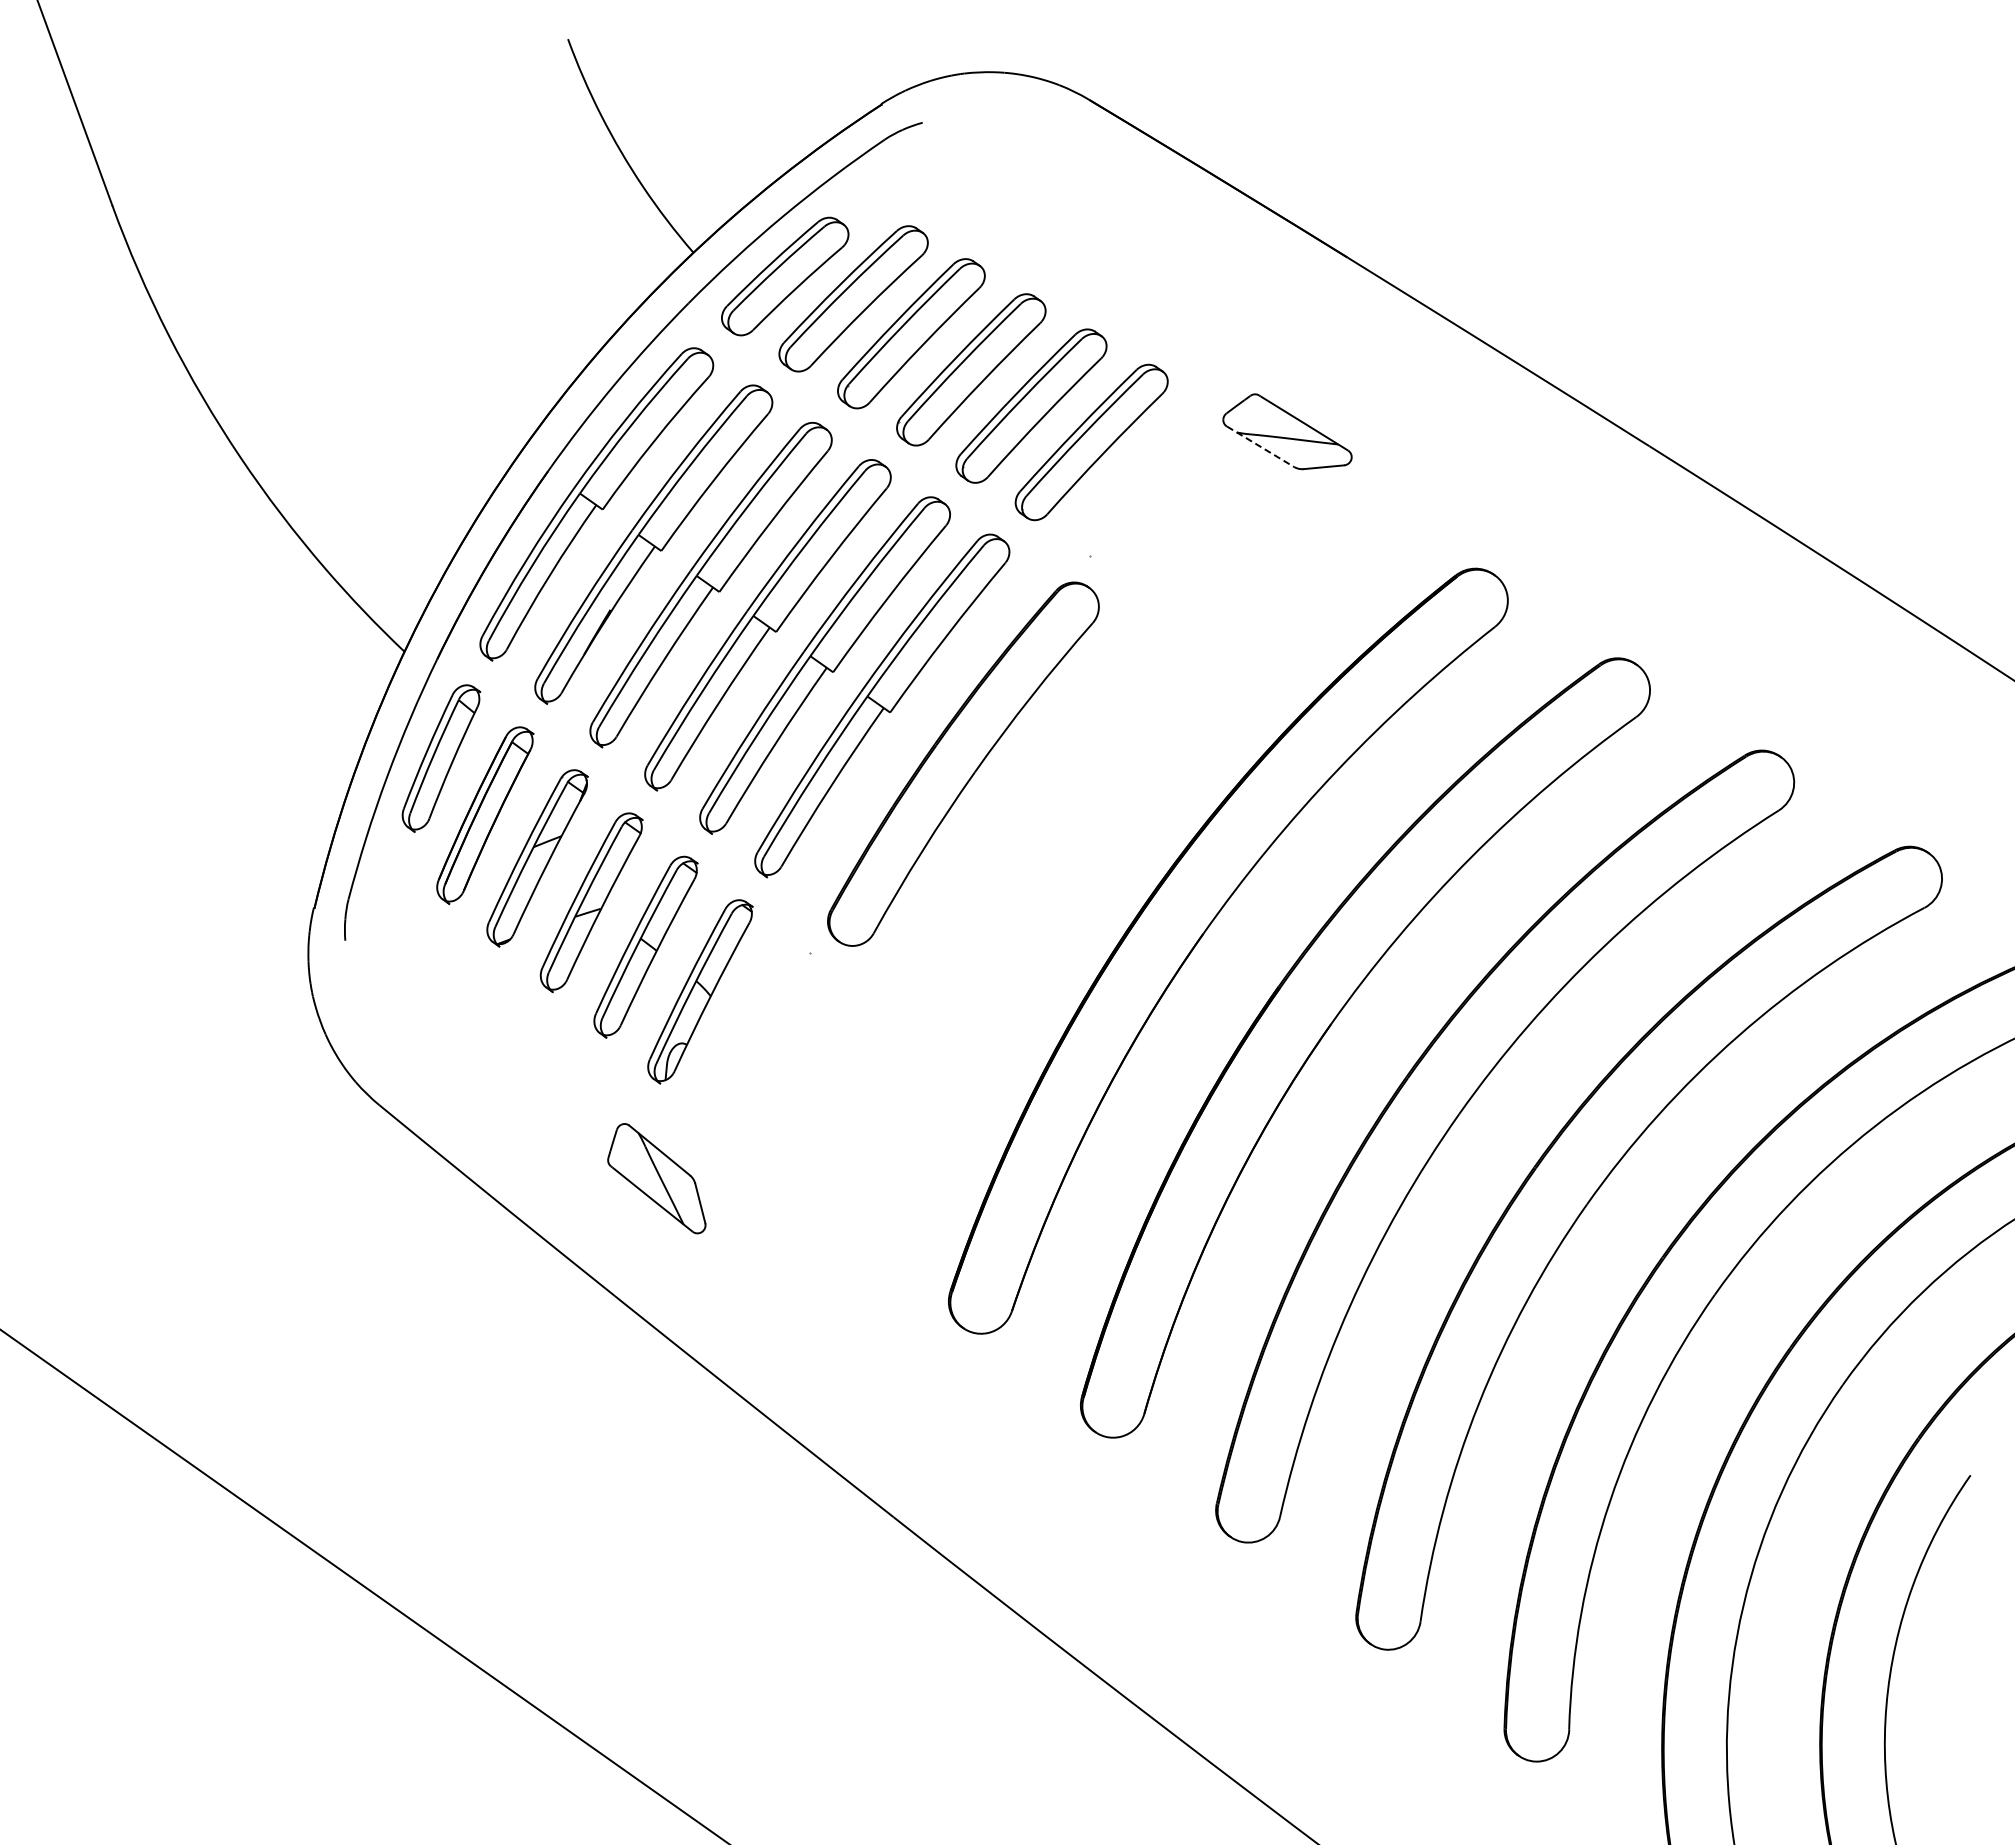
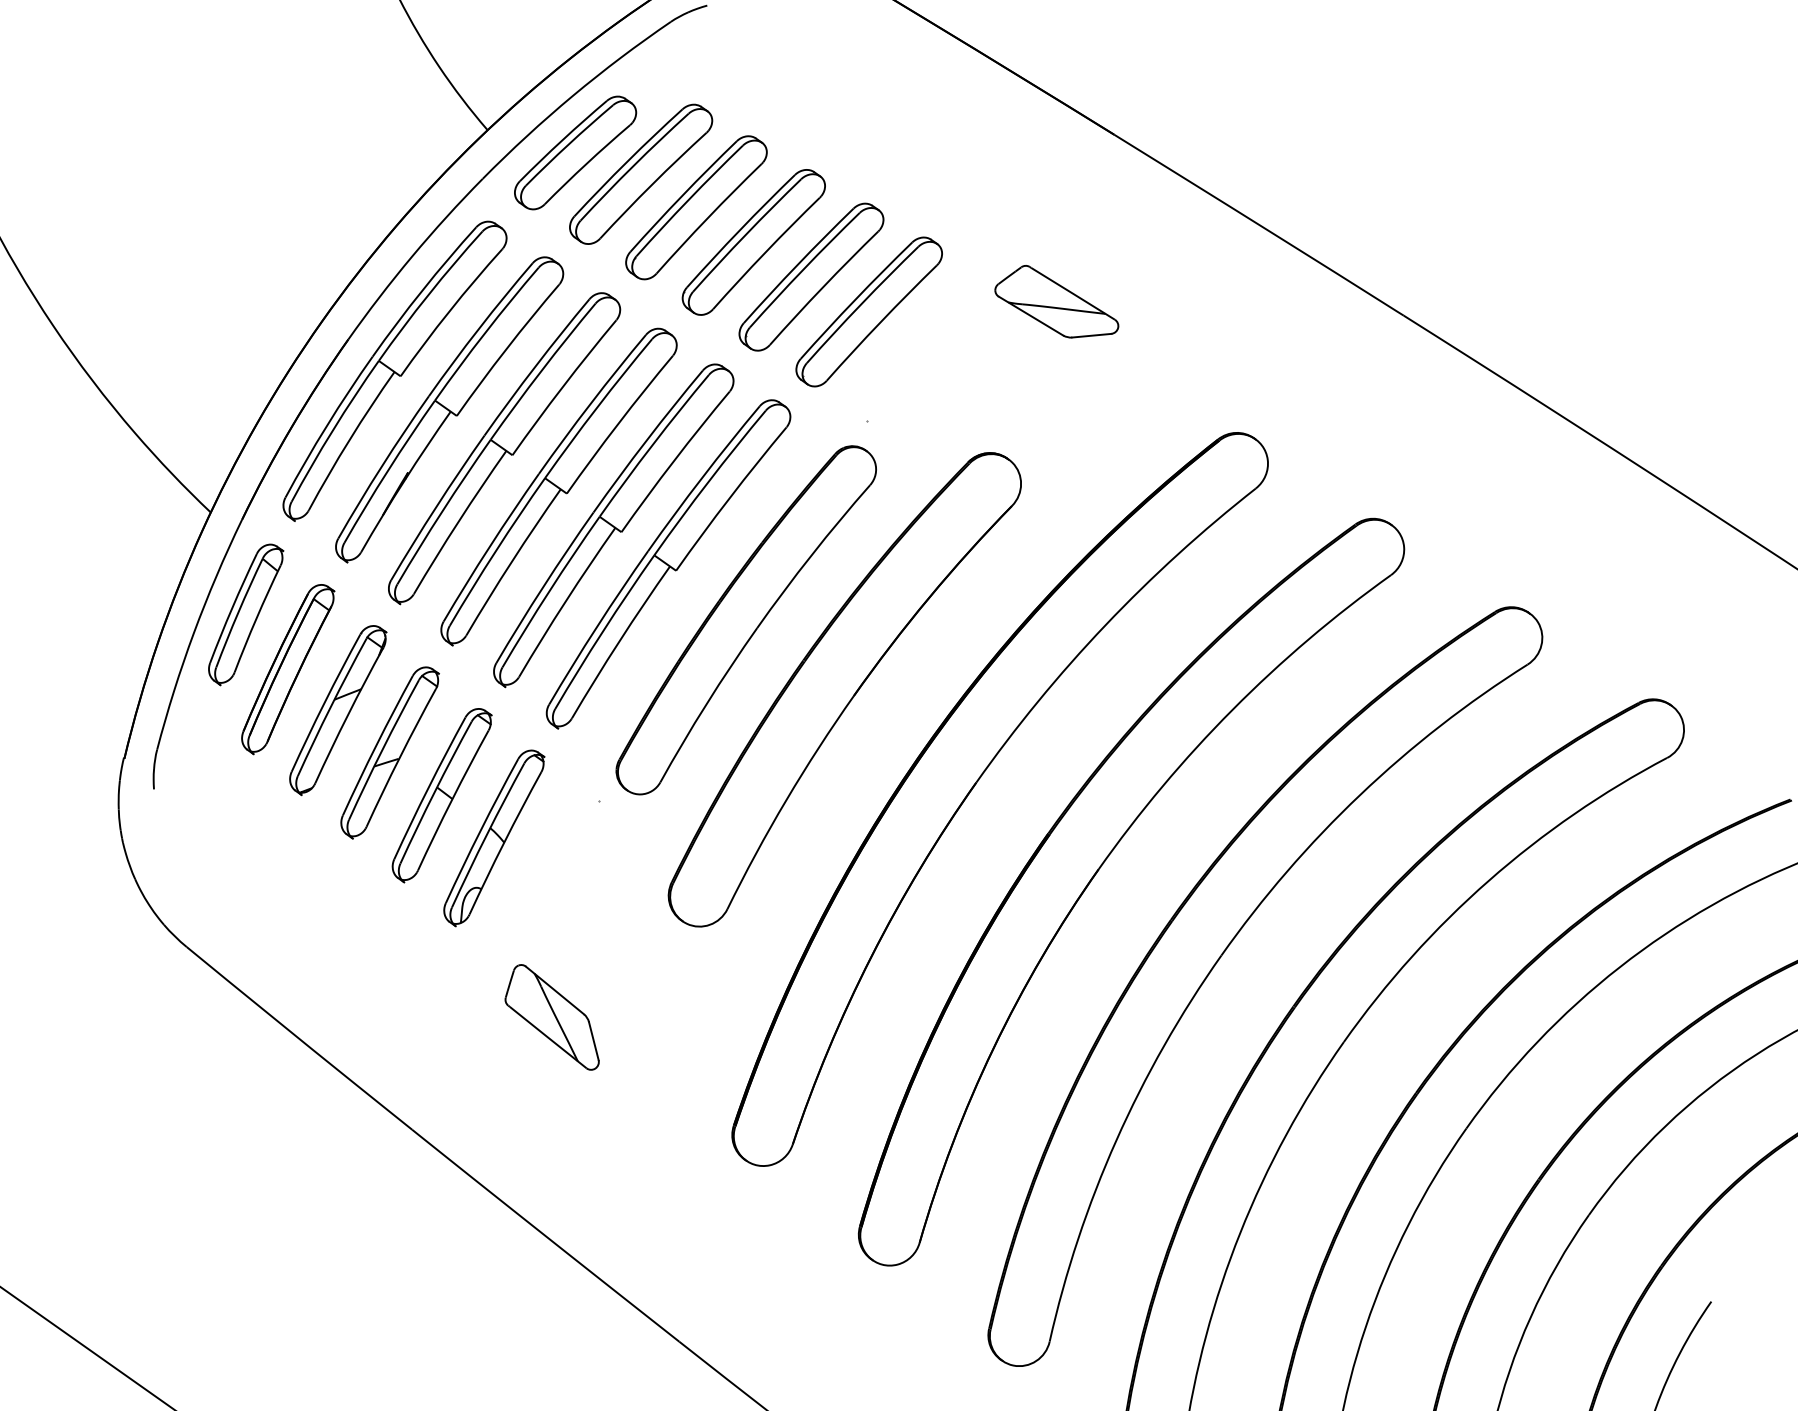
line: (1261, 447) -> (1031, 316), dashed -> solid
part: (1065, 836) -> (844, 689), added
part: (656, 1178) -> (551, 1017), moved

